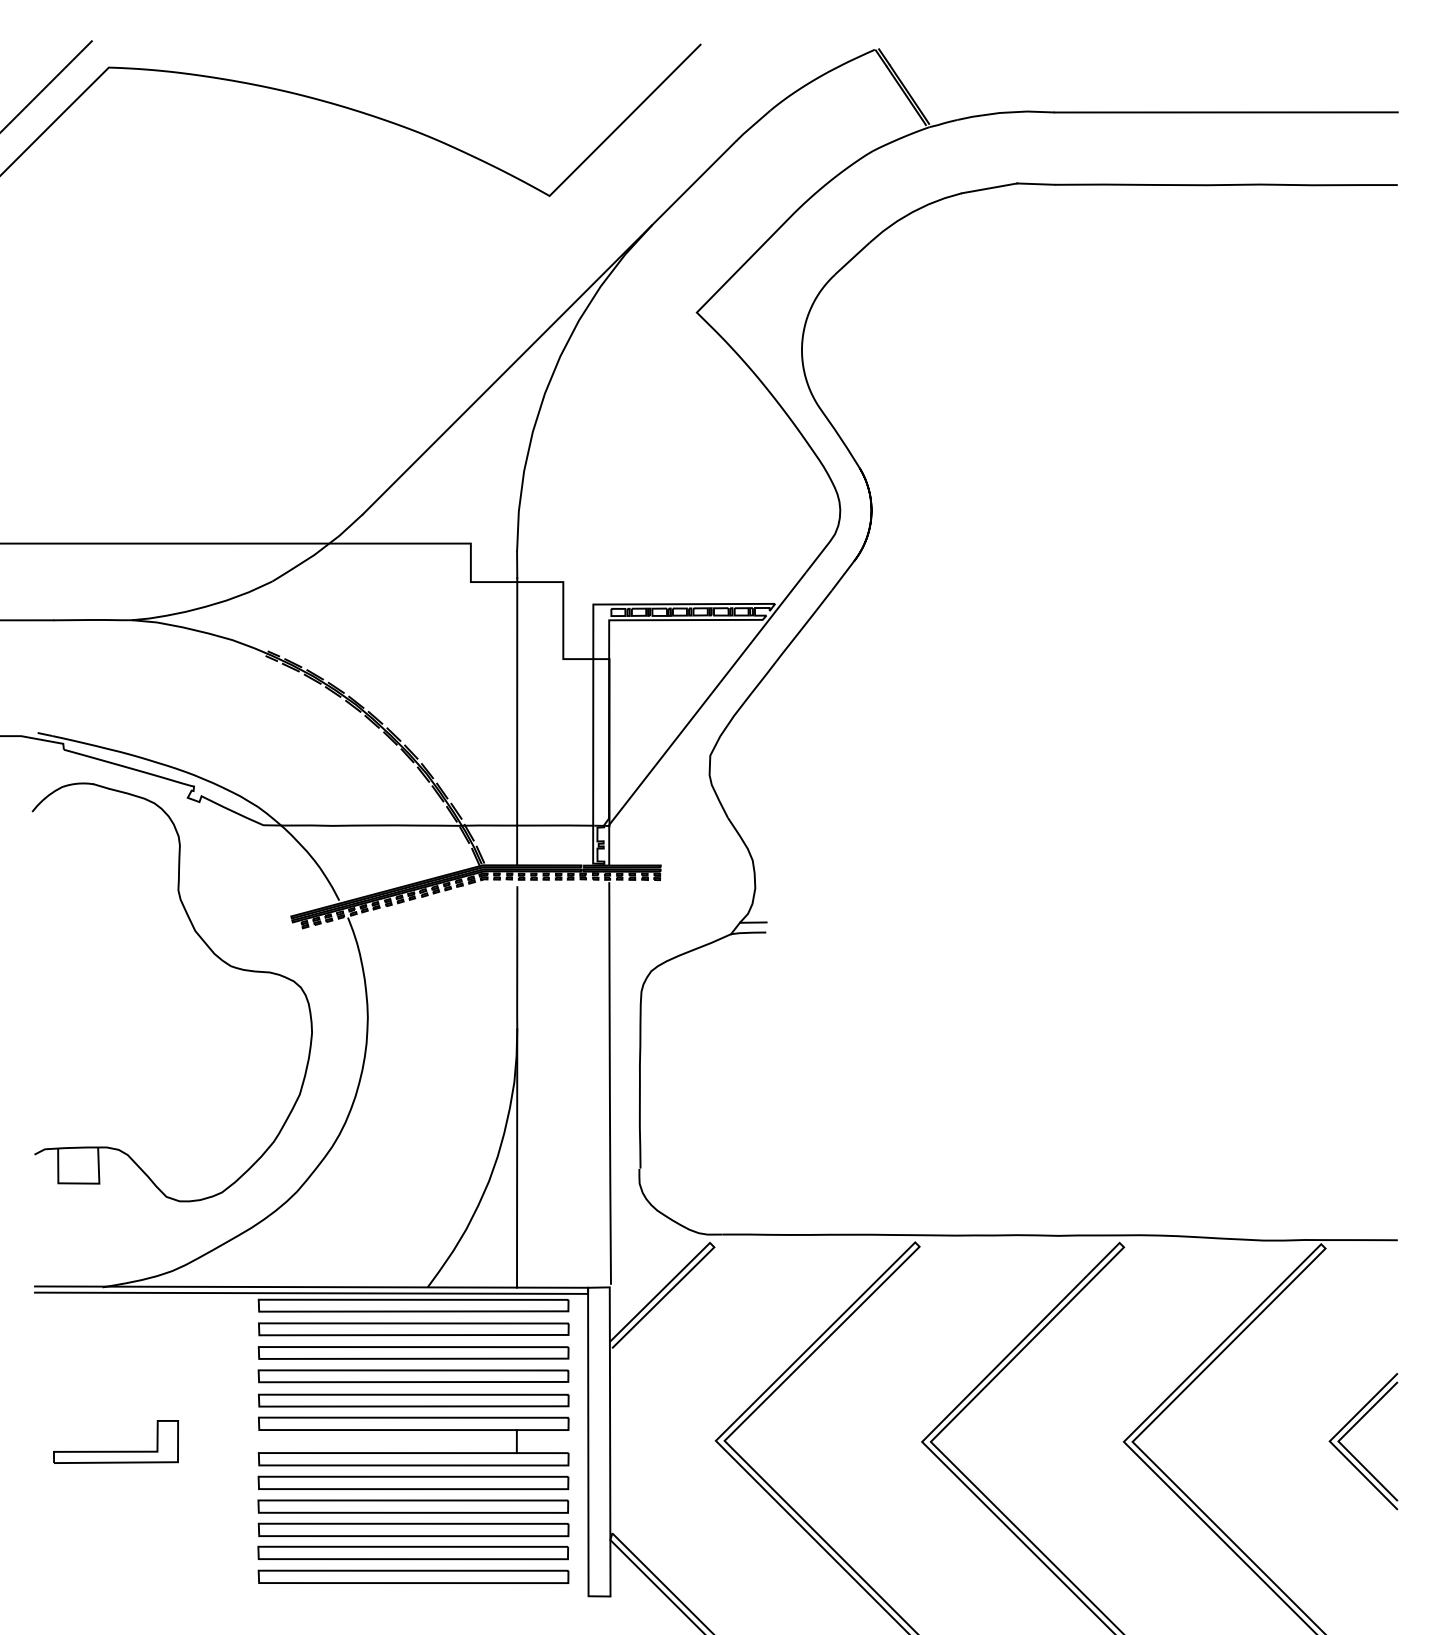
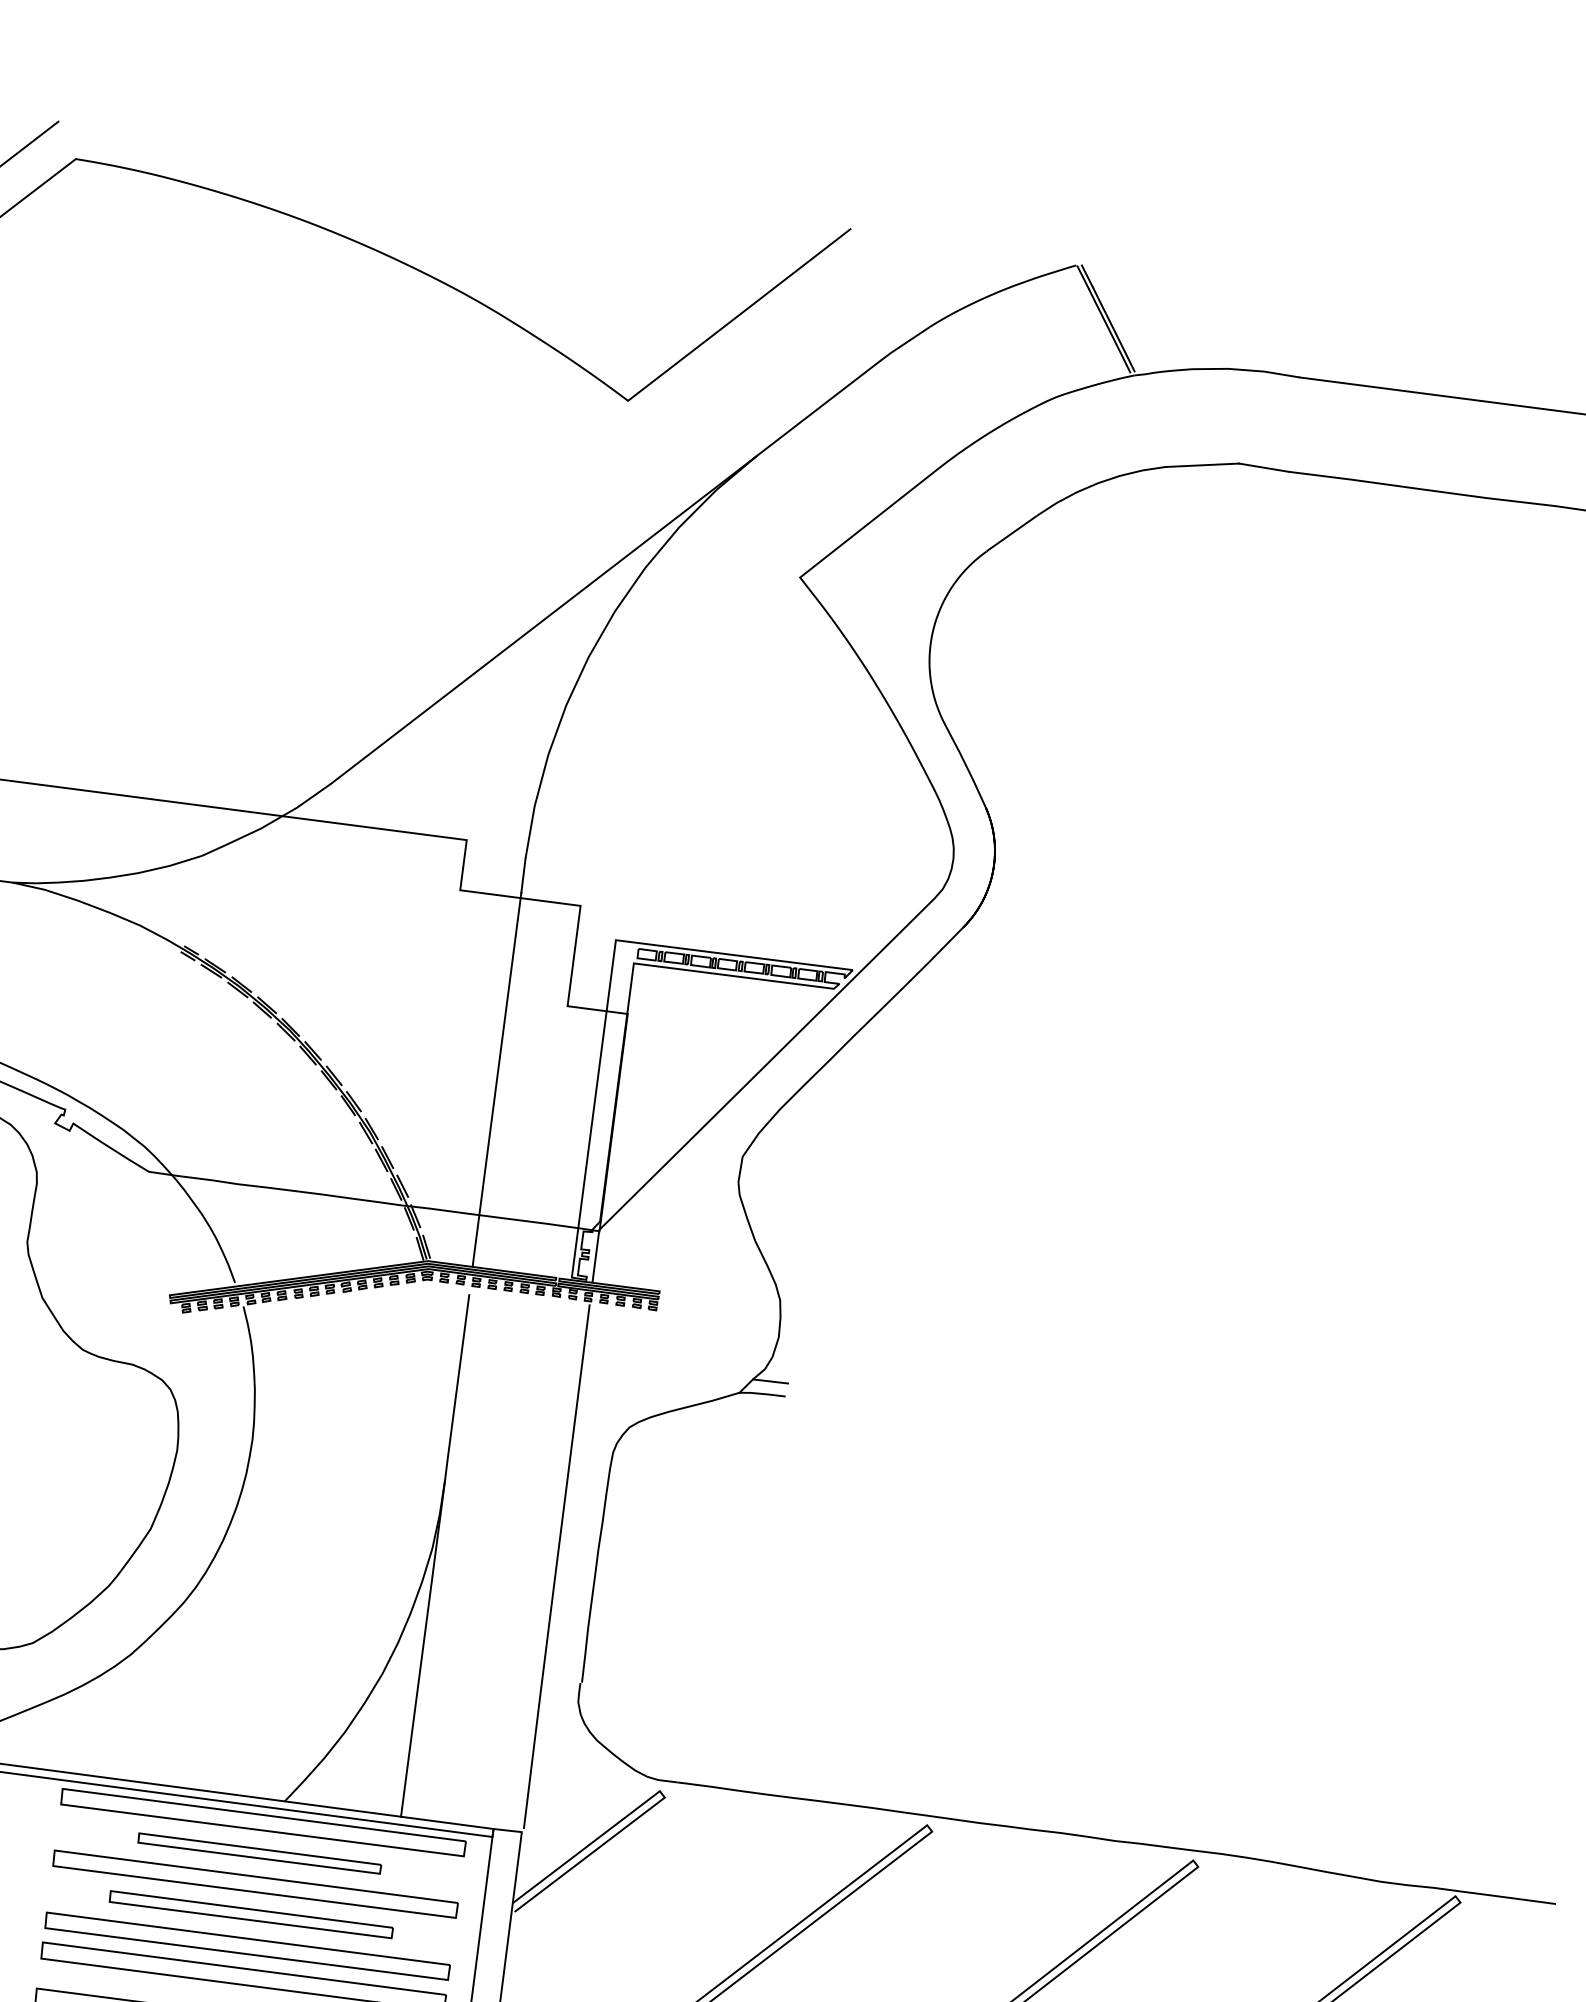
part: (413, 1329) -> (259, 1853), size x0.6
part: (413, 1376) -> (251, 1915), size x0.7

